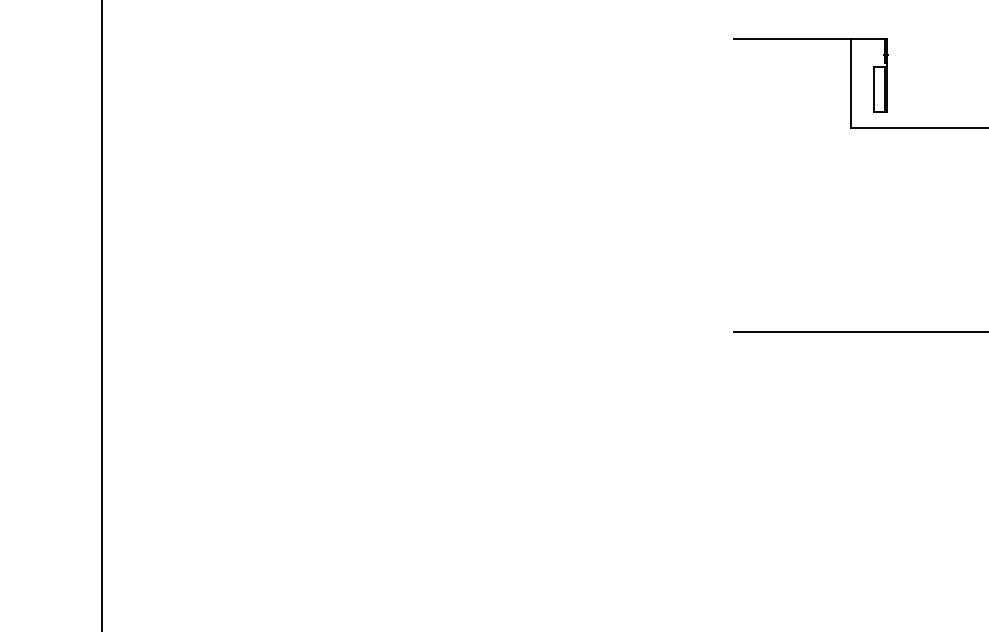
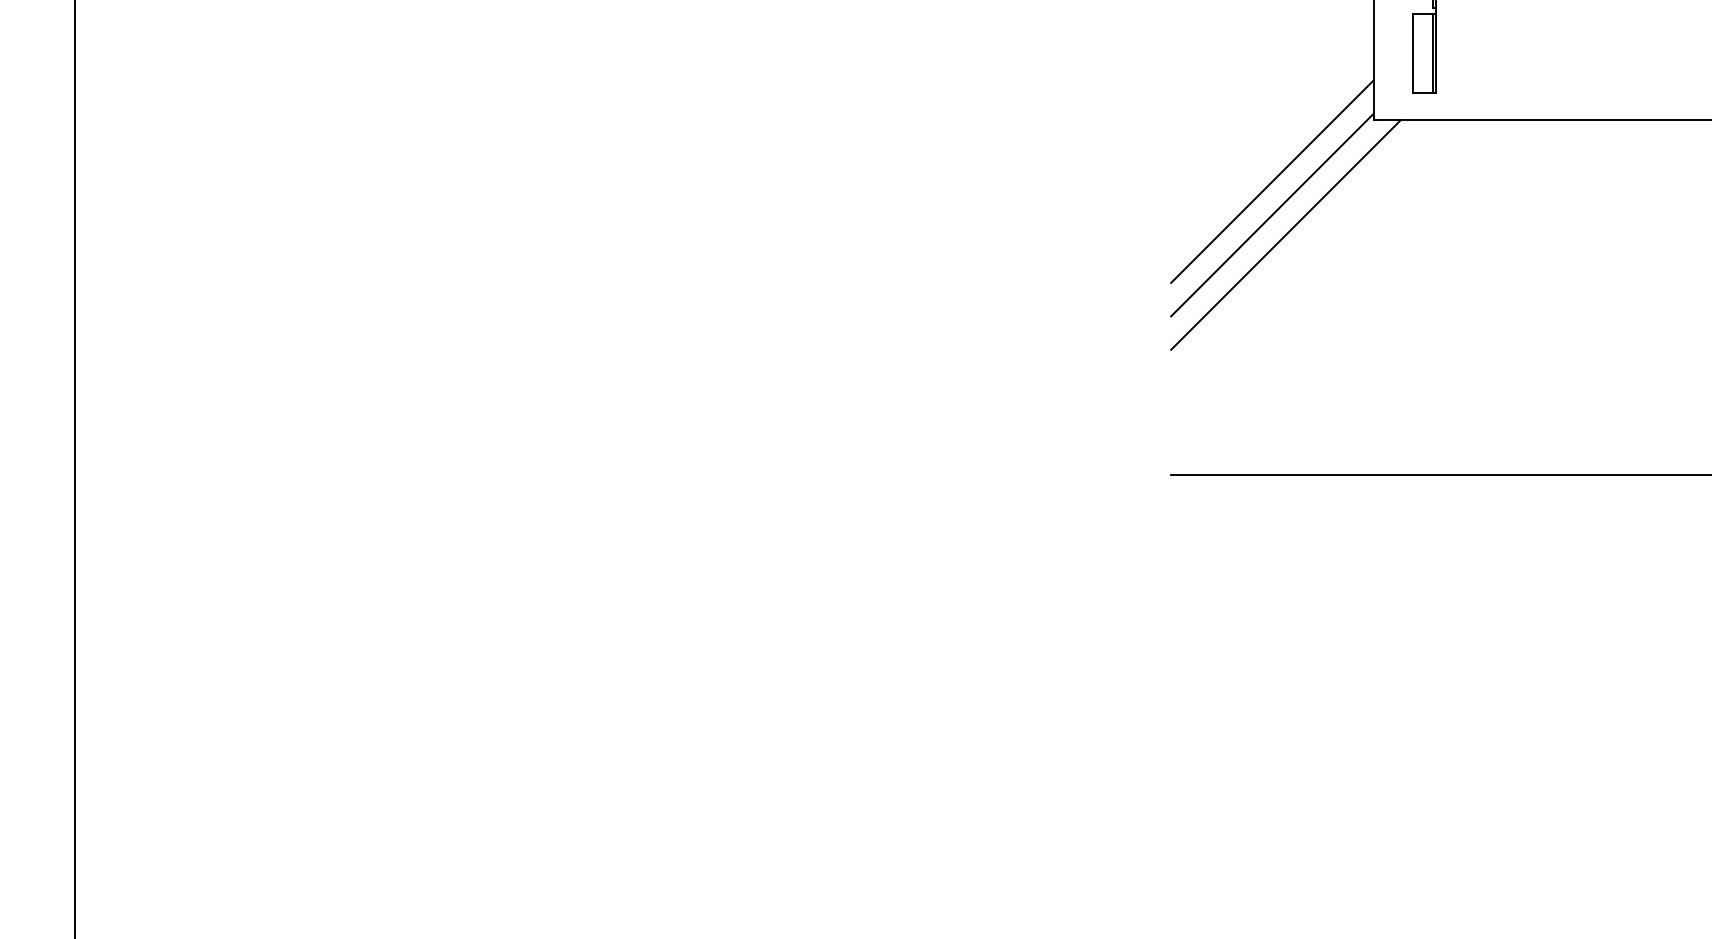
line: (792, 162) -> (1272, 180), added
line: (792, 182) -> (1272, 214), added
line: (800, 193) -> (1285, 234), added

